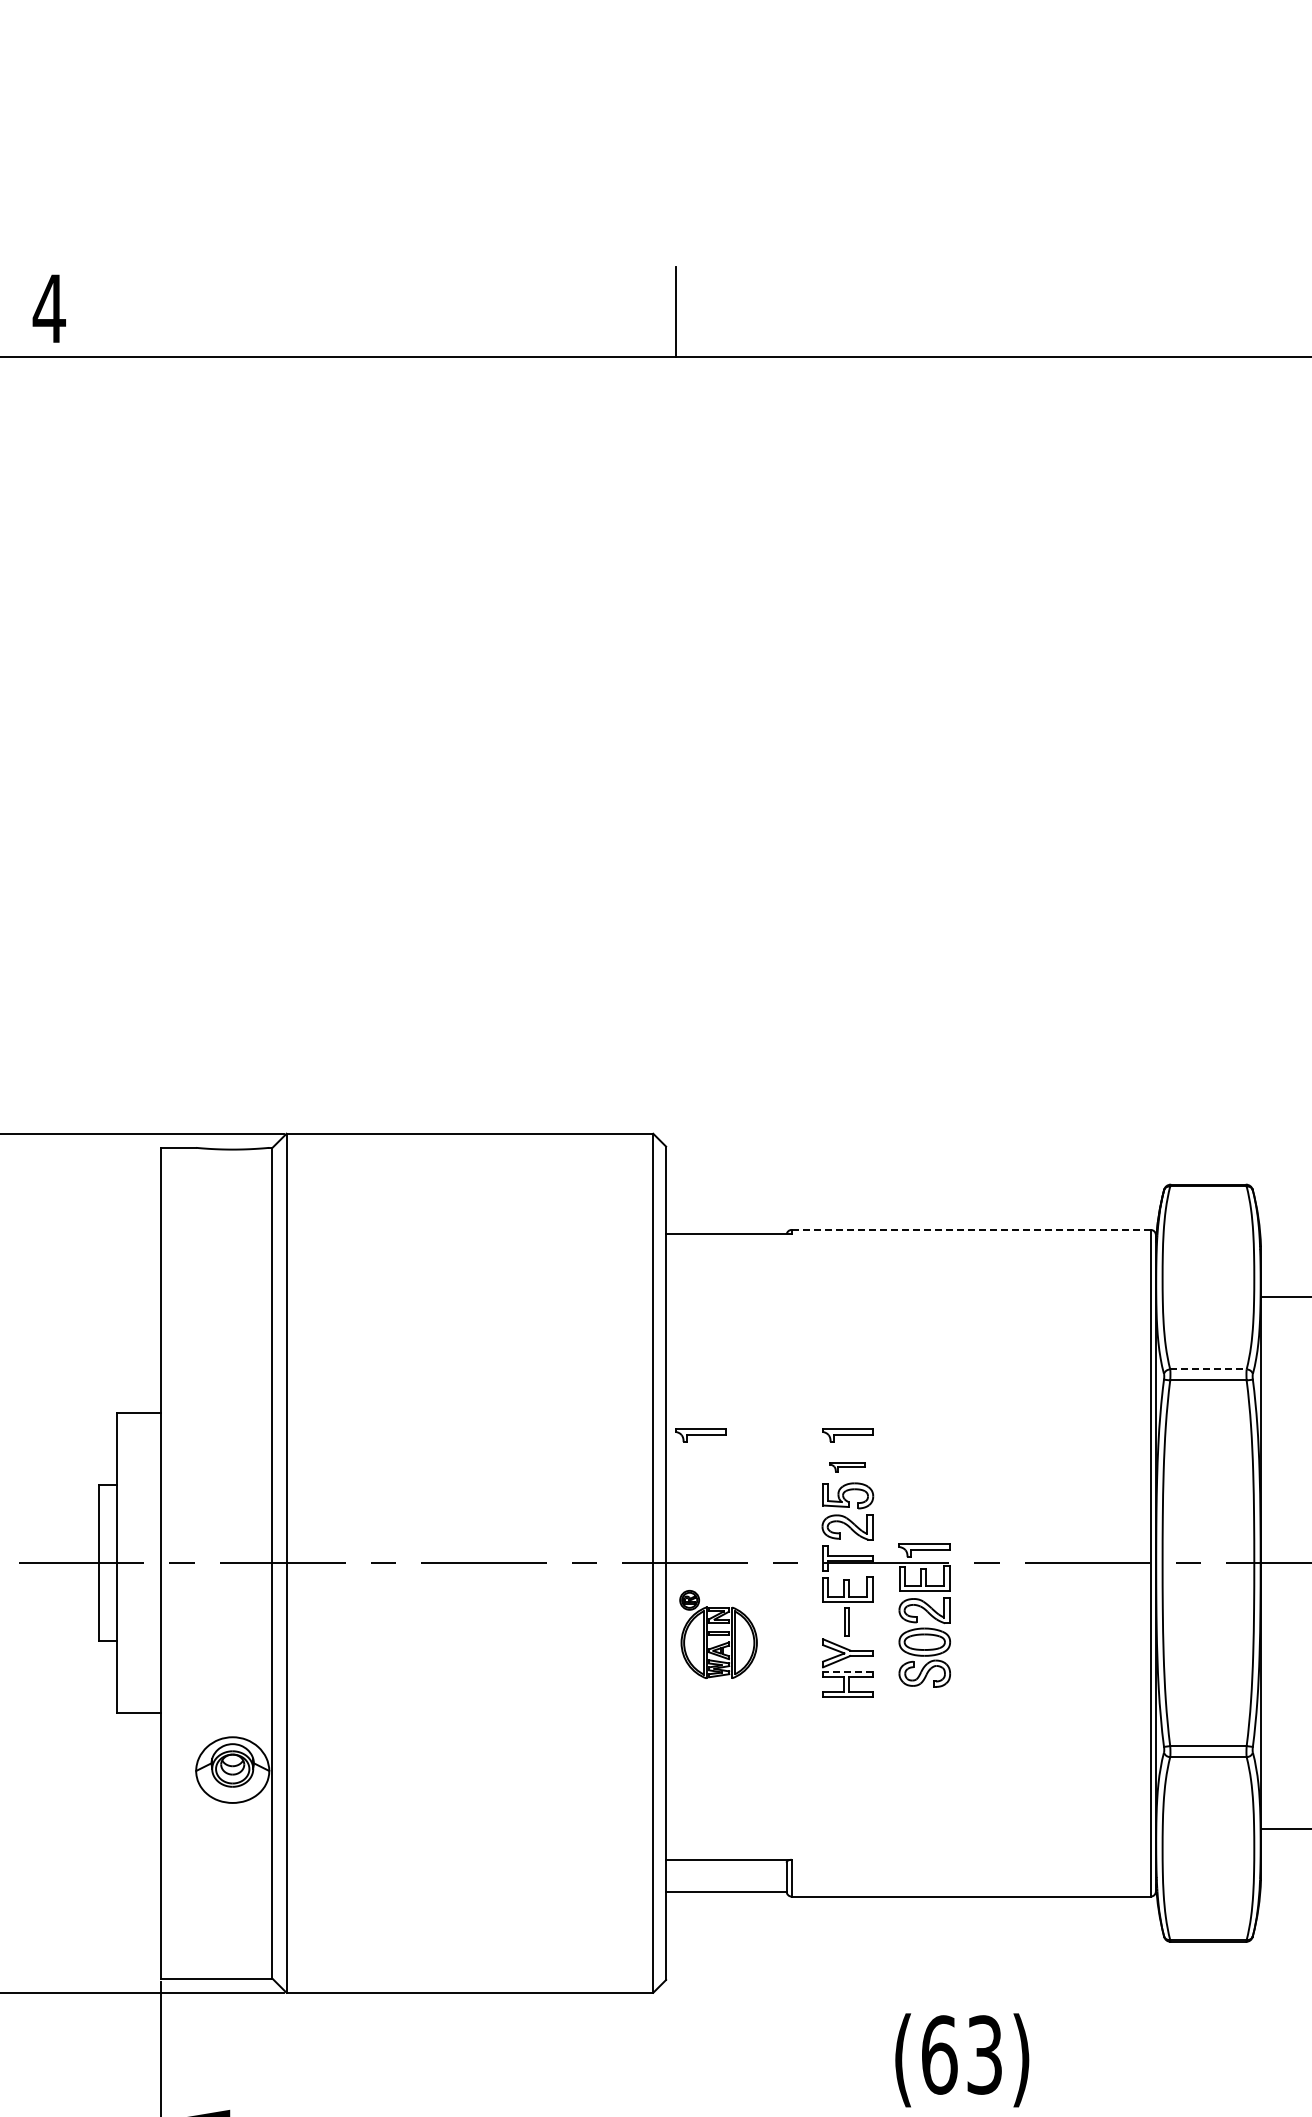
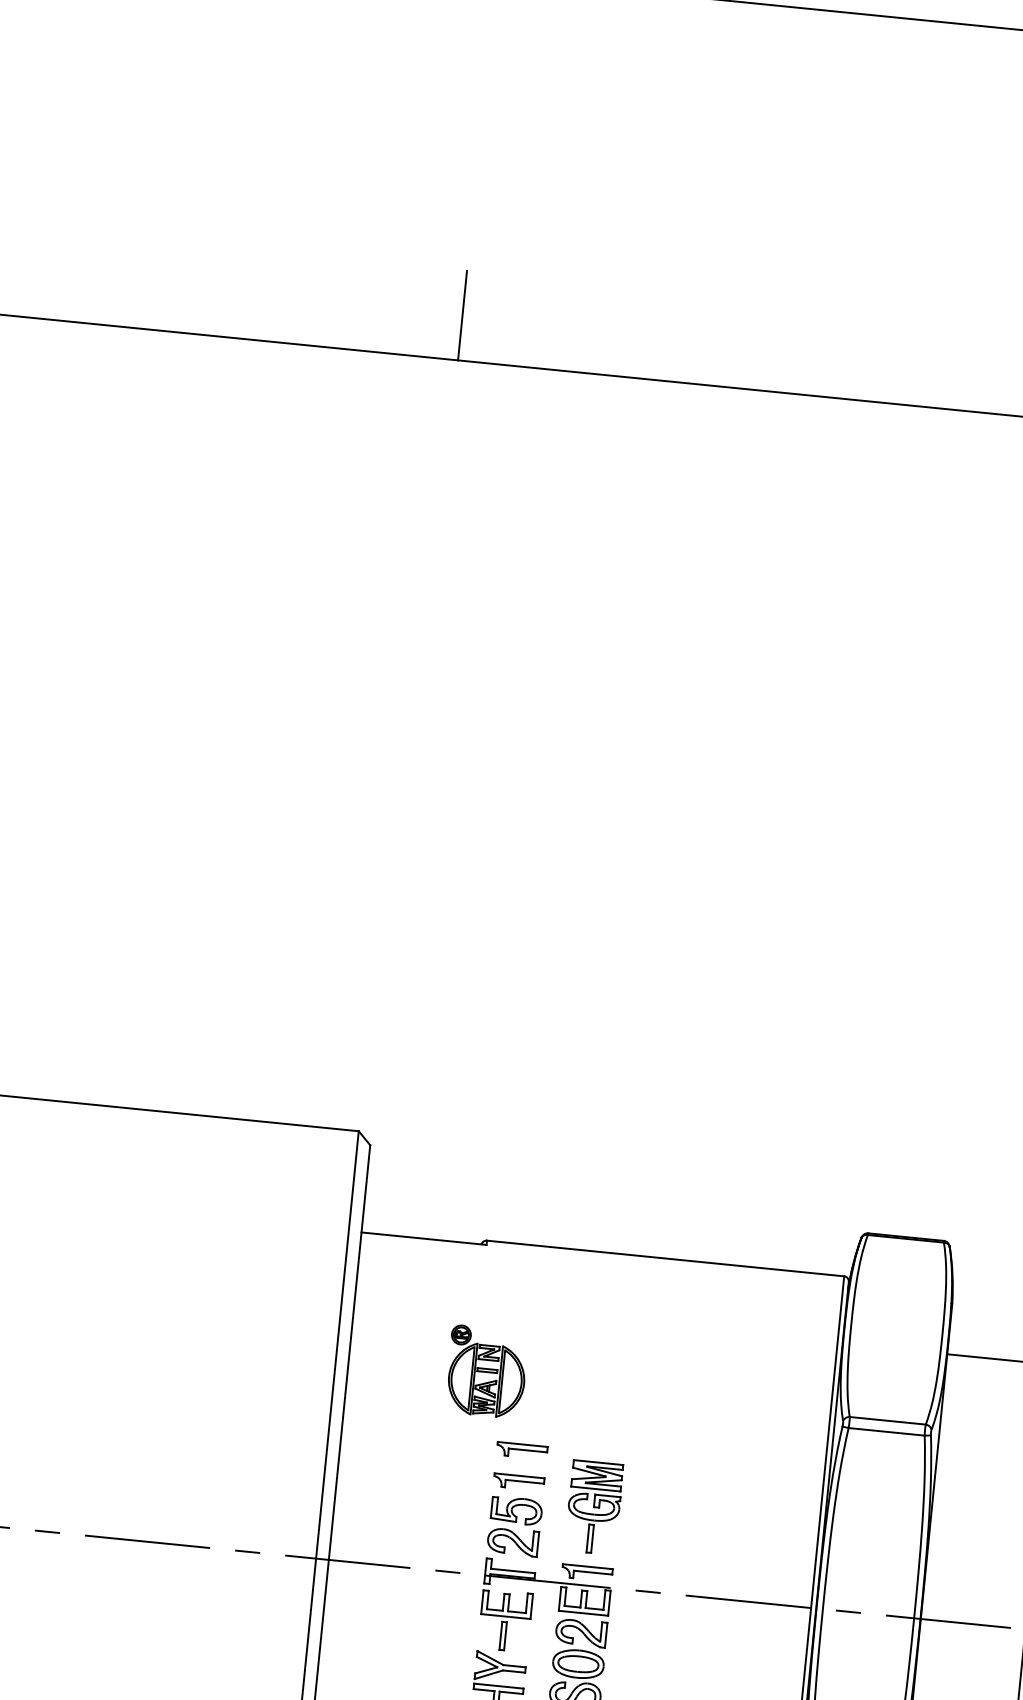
line: (971, 1229) -> (665, 1258), dashed -> solid
line: (1208, 1369) -> (887, 1420), dashed -> solid
part: (700, 1435) -> (375, 1436), removed
part: (847, 1467) -> (518, 1482), size x1.43
part: (924, 1484) -> (593, 1507), added
part: (718, 1634) -> (486, 1371), moved
line: (847, 1672) -> (498, 1686), dashed -> solid

